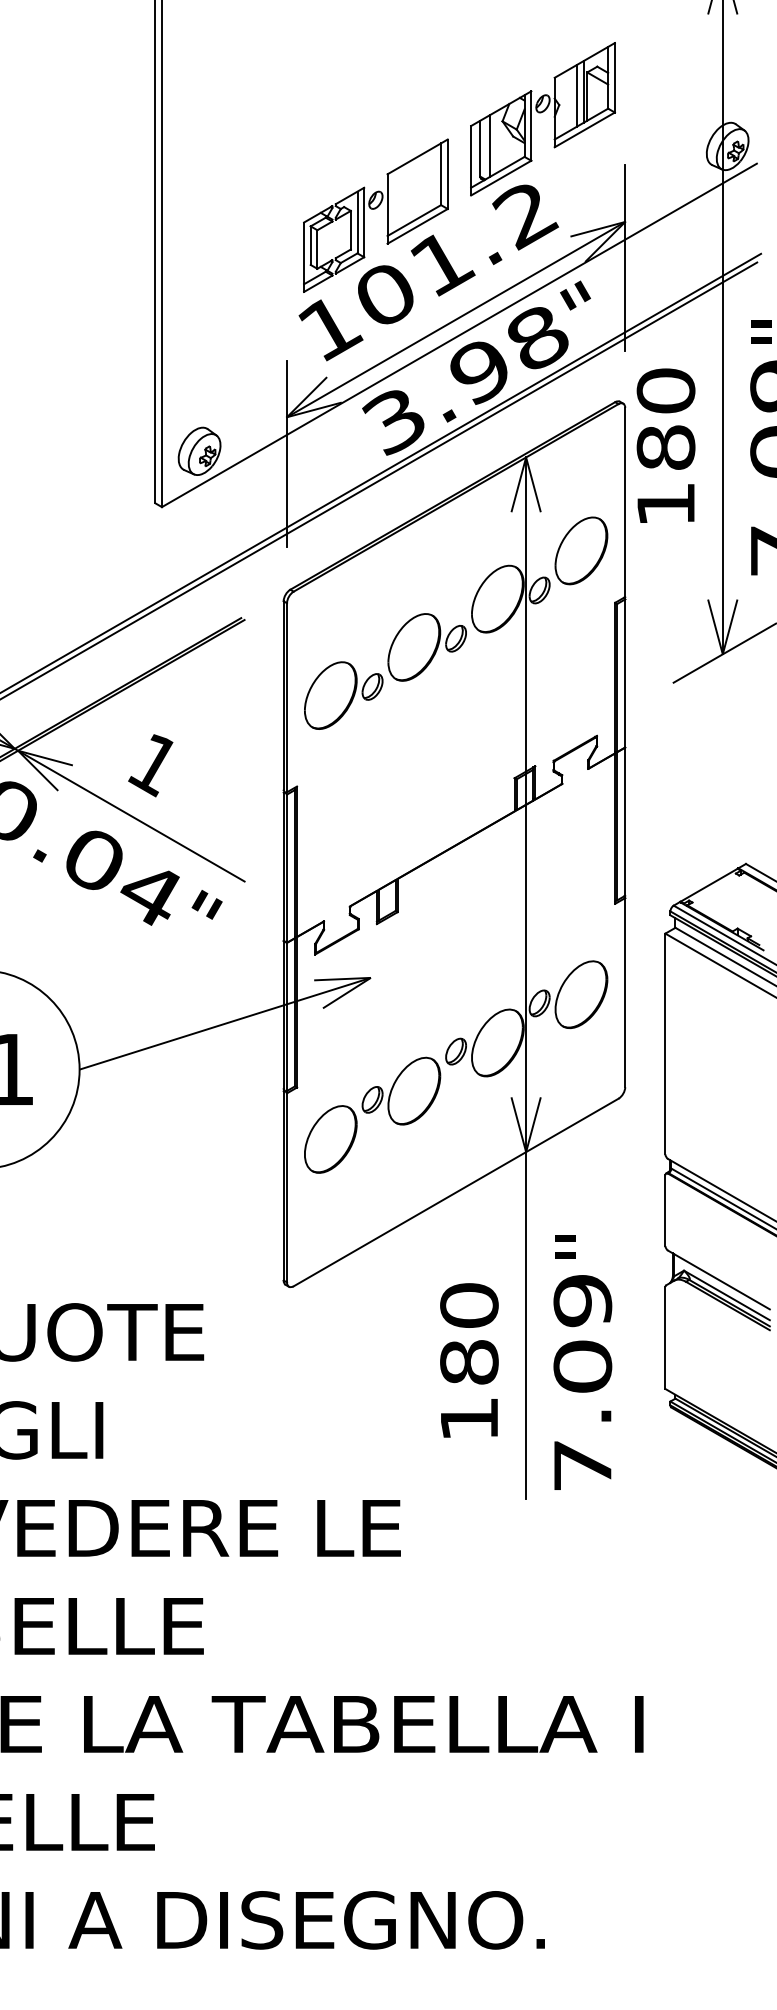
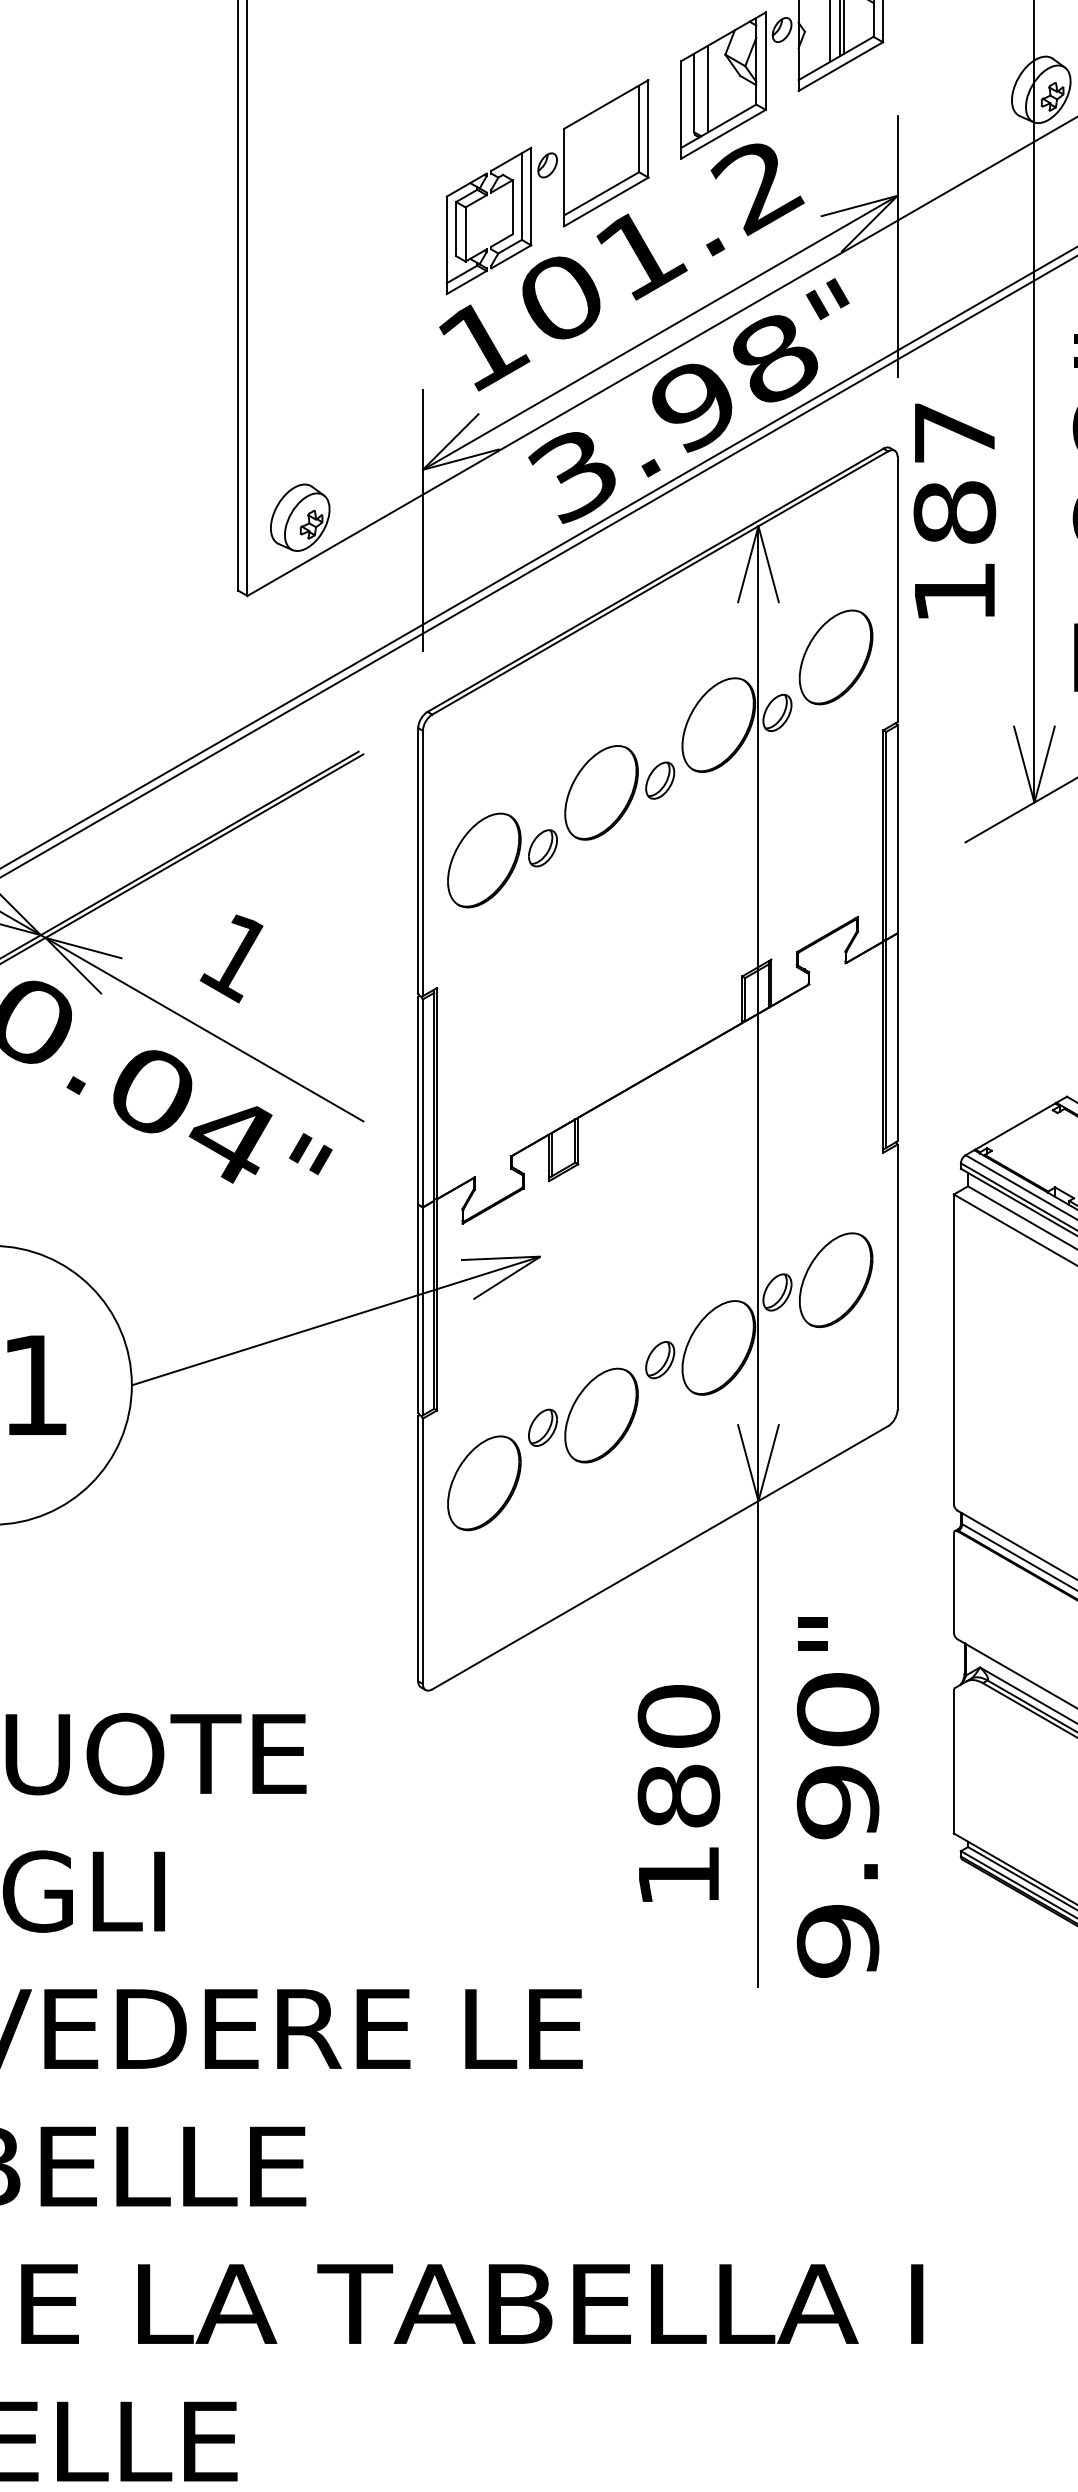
text: (665, 390) -> (954, 432), 180 -> 187
text: (582, 1382) -> (837, 1824), 7.09 -> 9.90

